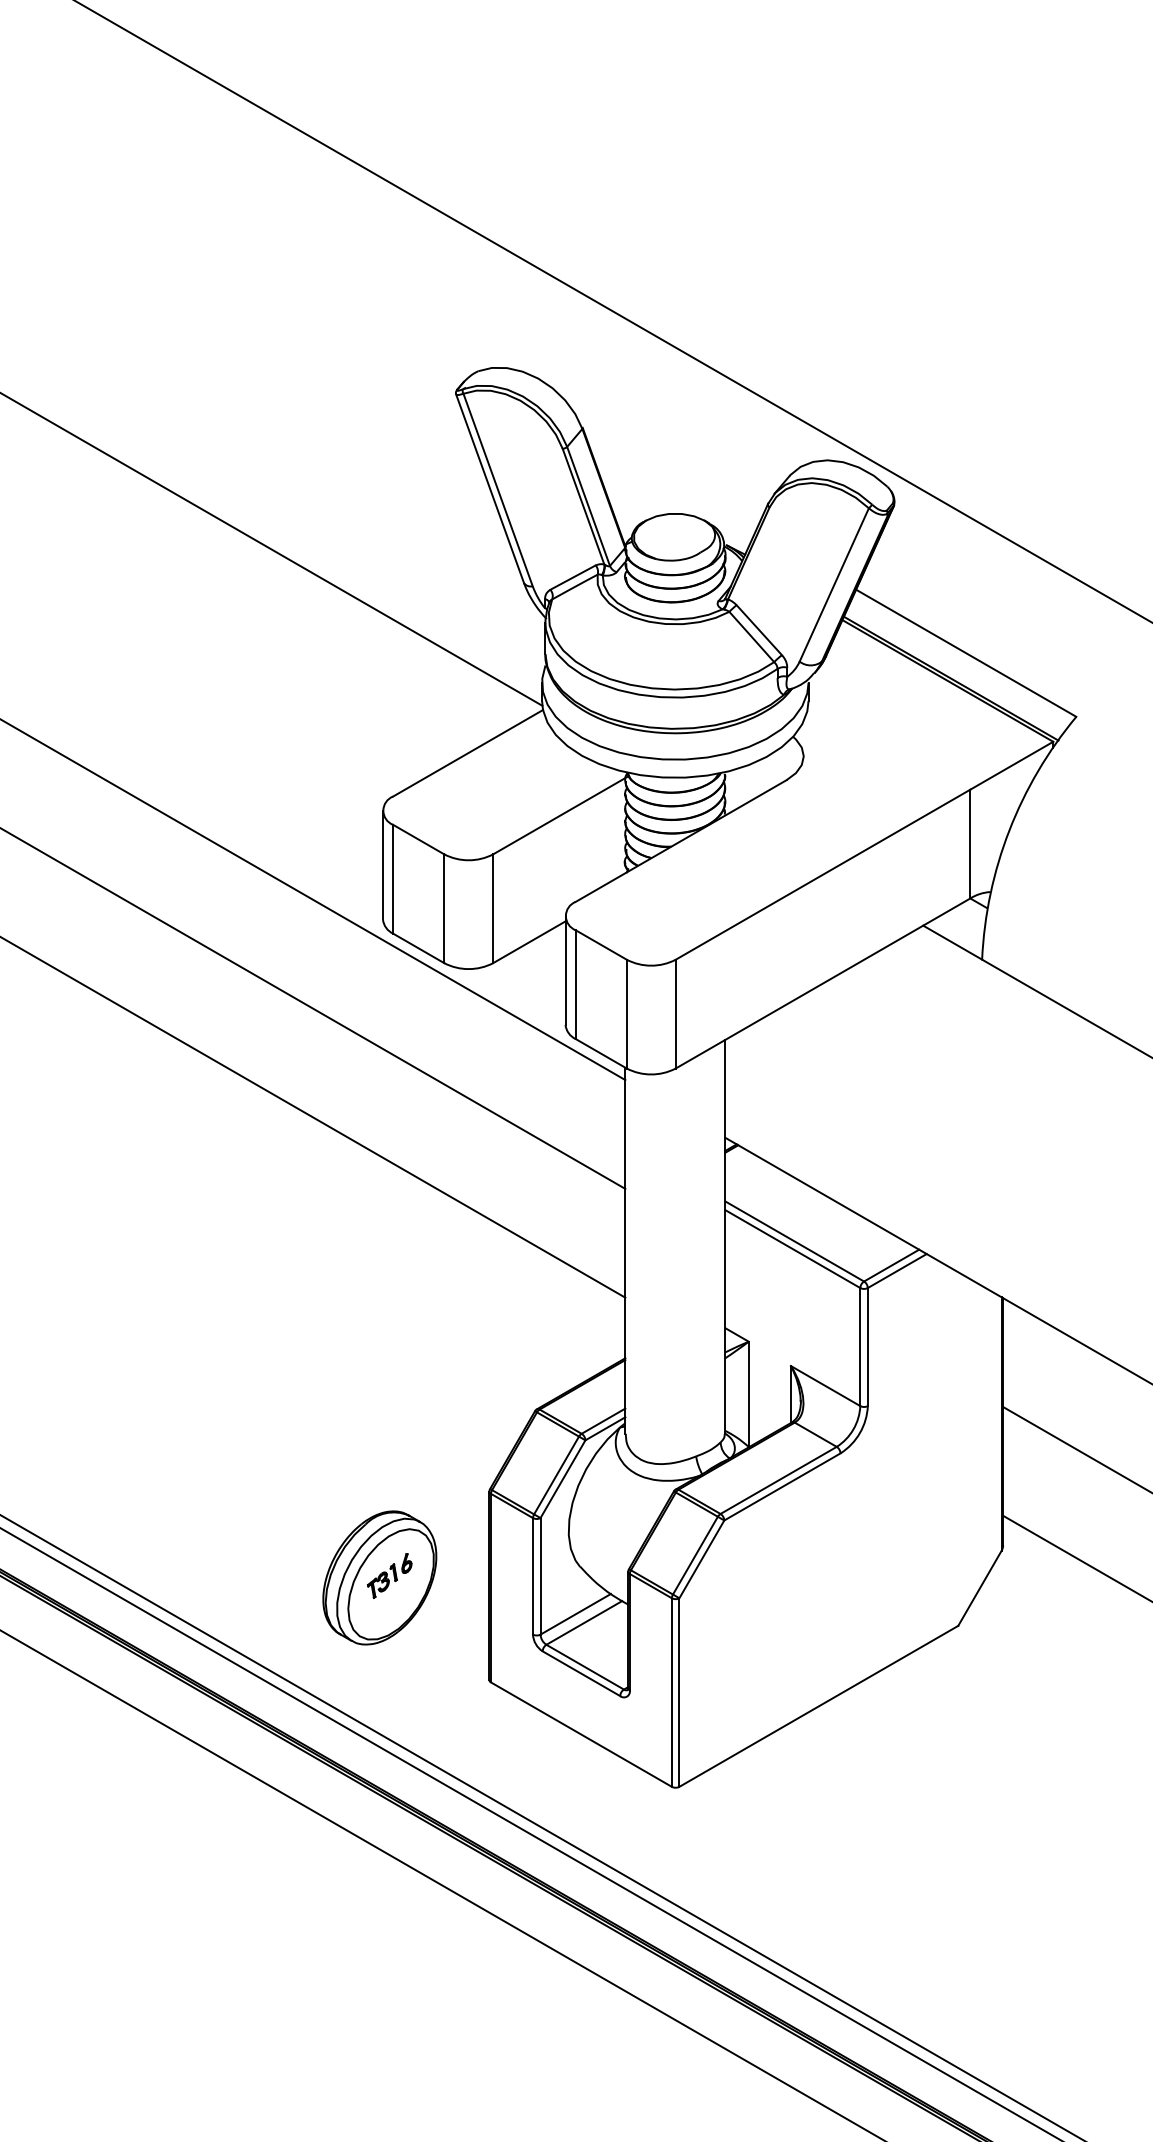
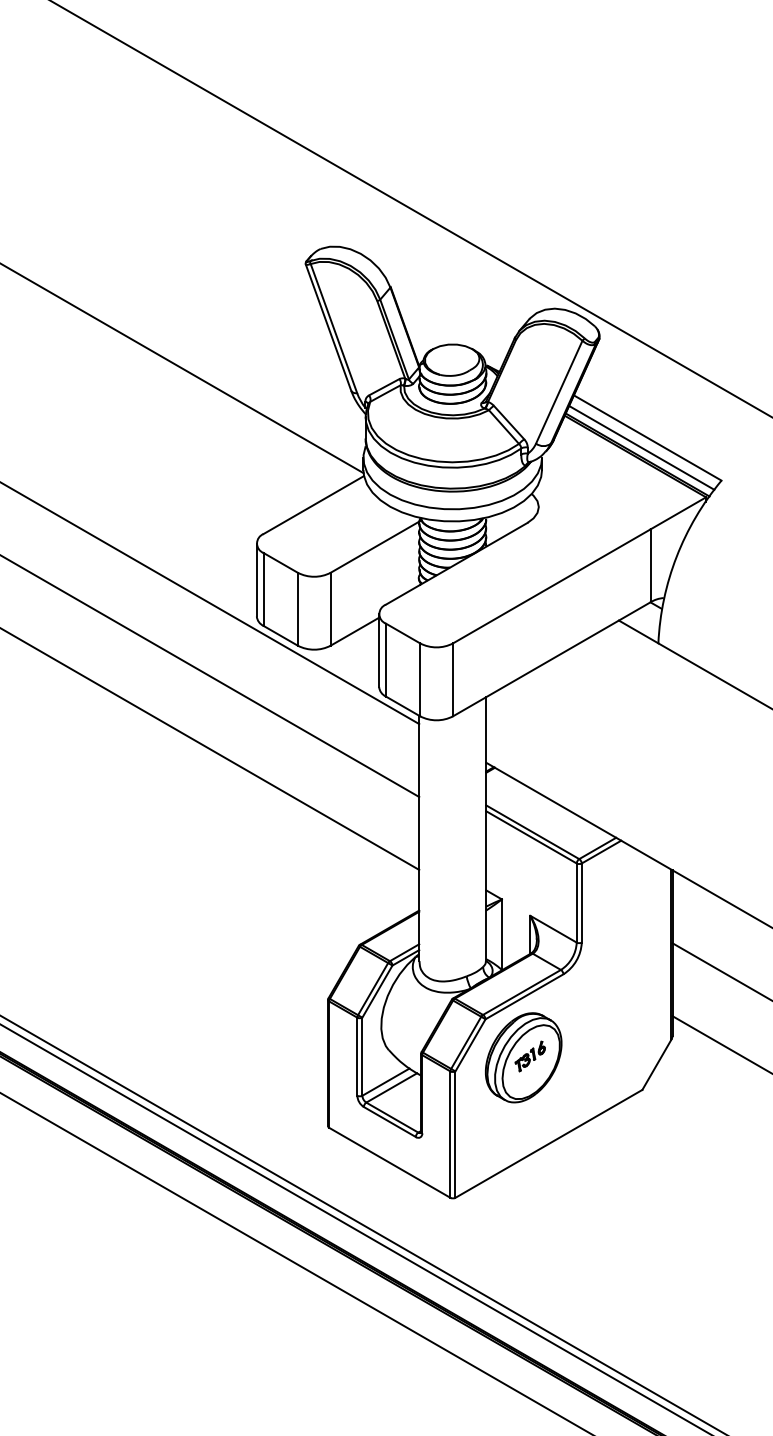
line: (956, 667) -> (641, 447), added
part: (379, 1577) -> (523, 1057), moved

